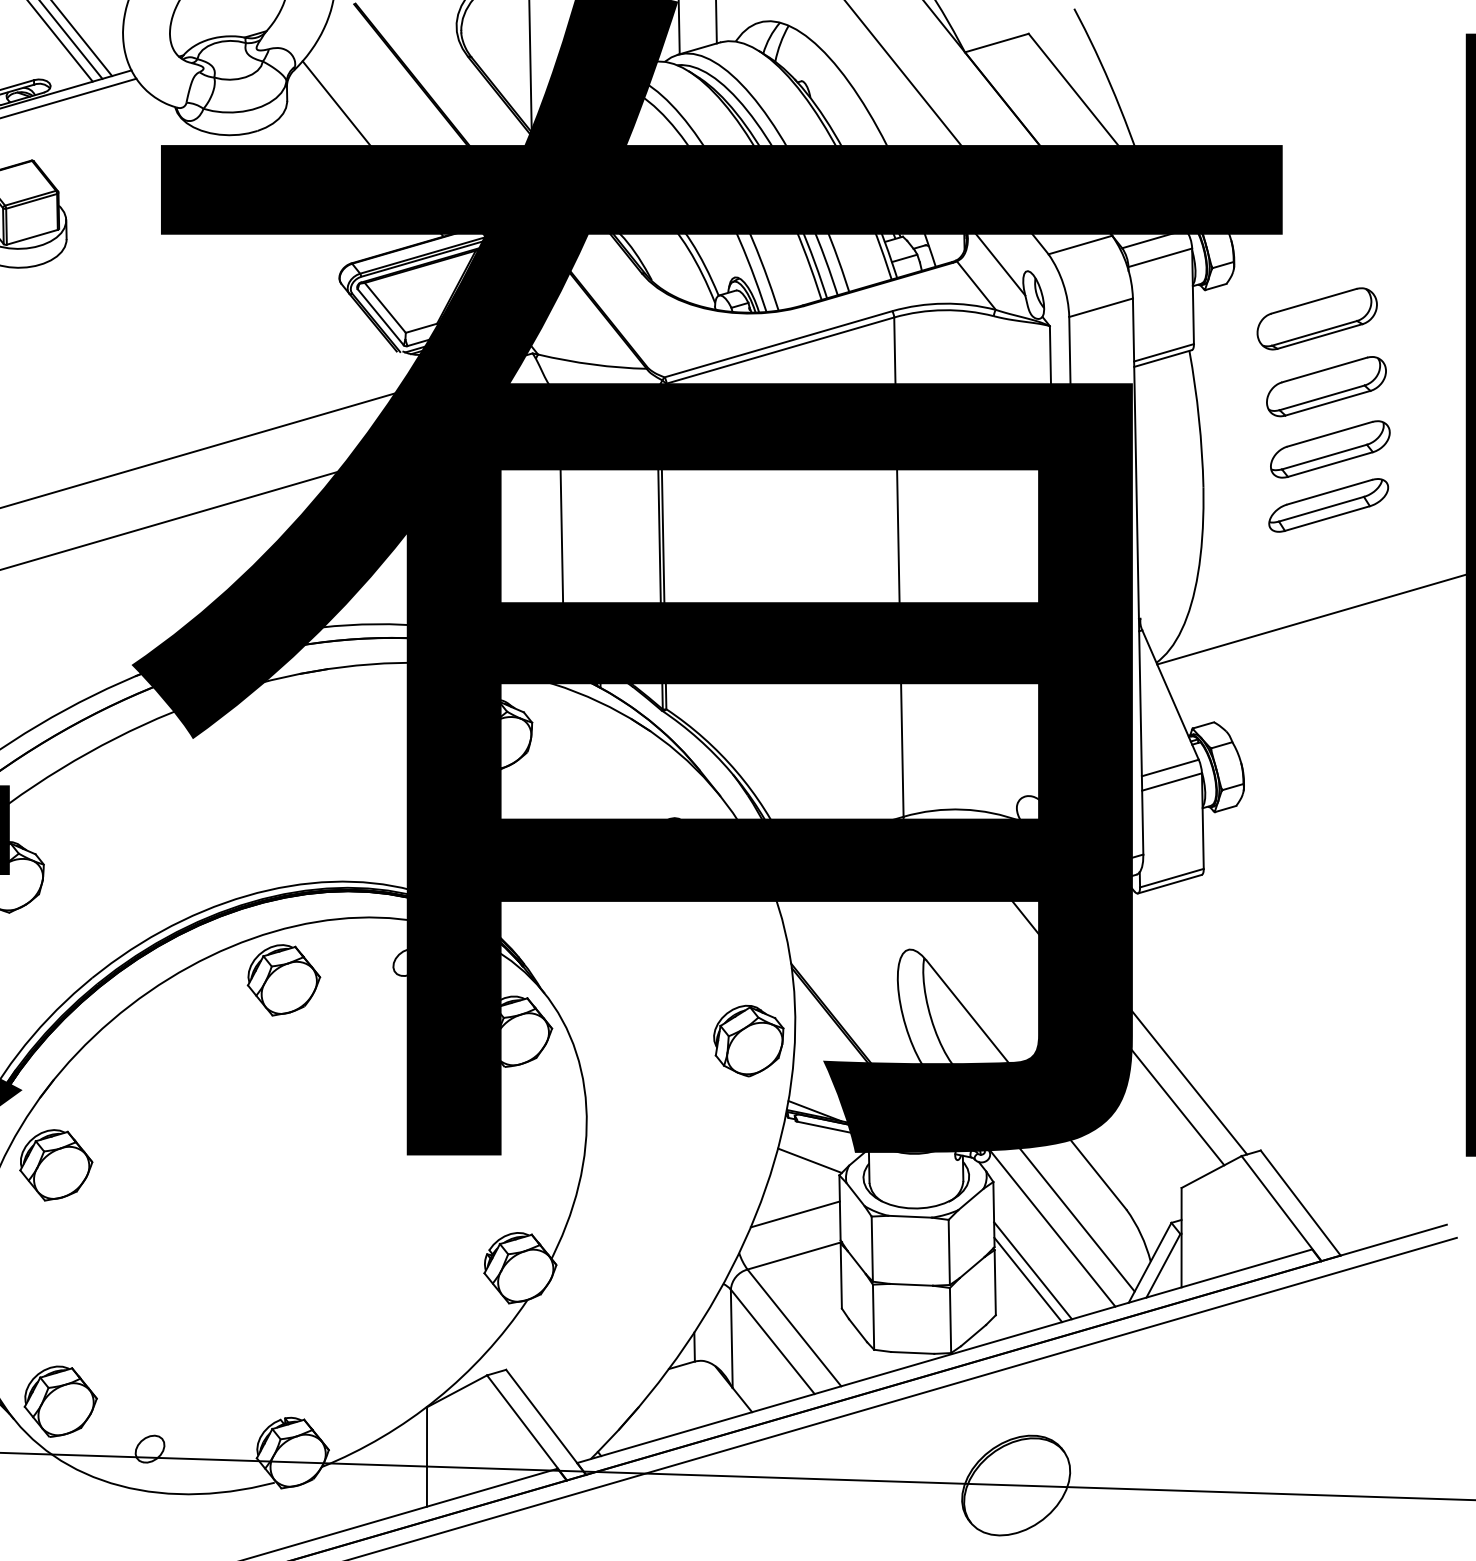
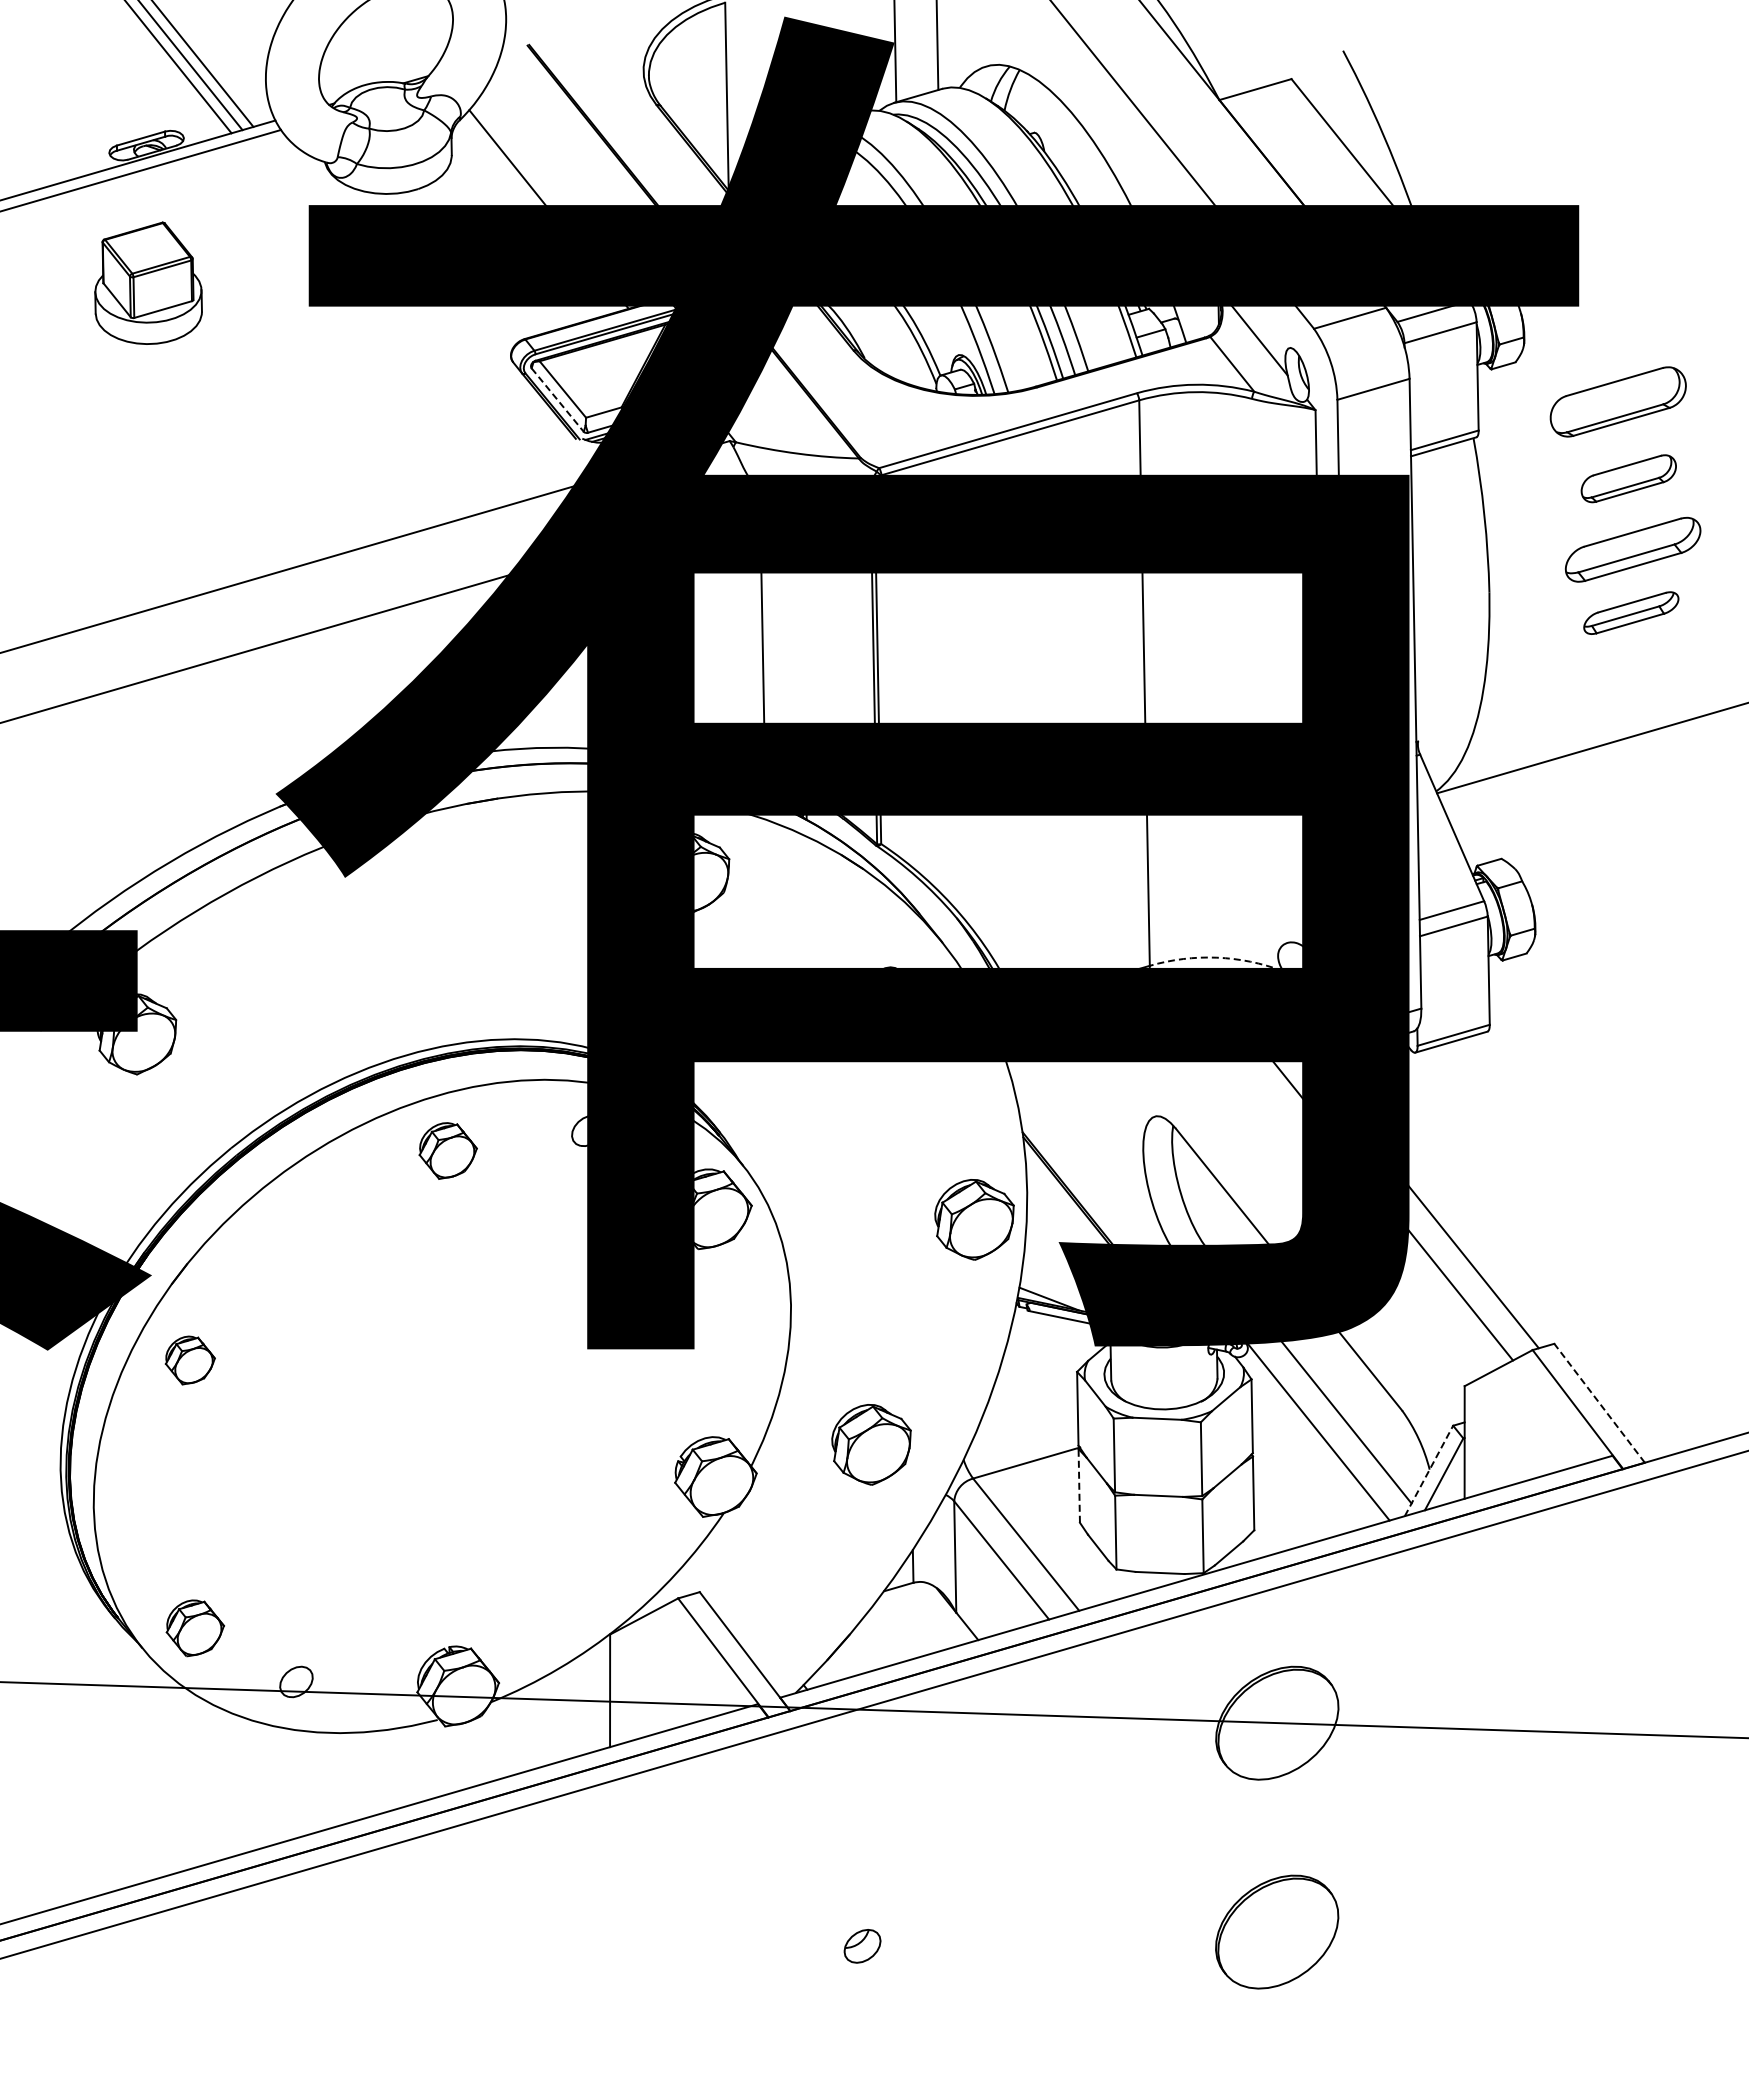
line: (381, 317) -> (558, 400), solid -> dashed
part: (1326, 386) -> (1628, 478), size x0.7
part: (1328, 504) -> (1631, 612), size x0.7
arc: (962, 809) -> (1216, 957), solid -> dashed
part: (284, 979) -> (448, 1150), size x0.7
line: (809, 1160) -> (1043, 1355), removed
part: (56, 1165) -> (190, 1360), size x0.6
line: (1300, 1203) -> (1599, 1403), solid -> dashed
line: (794, 1213) -> (1026, 1415), removed
part: (657, 1239) -> (871, 1444), added
line: (1150, 1262) -> (1429, 1470), solid -> dashed
line: (1033, 1270) -> (1296, 1479), removed
line: (841, 1275) -> (1079, 1485), solid -> dashed
line: (1027, 1280) -> (1290, 1490), removed
part: (60, 1401) -> (195, 1628), size x0.7

